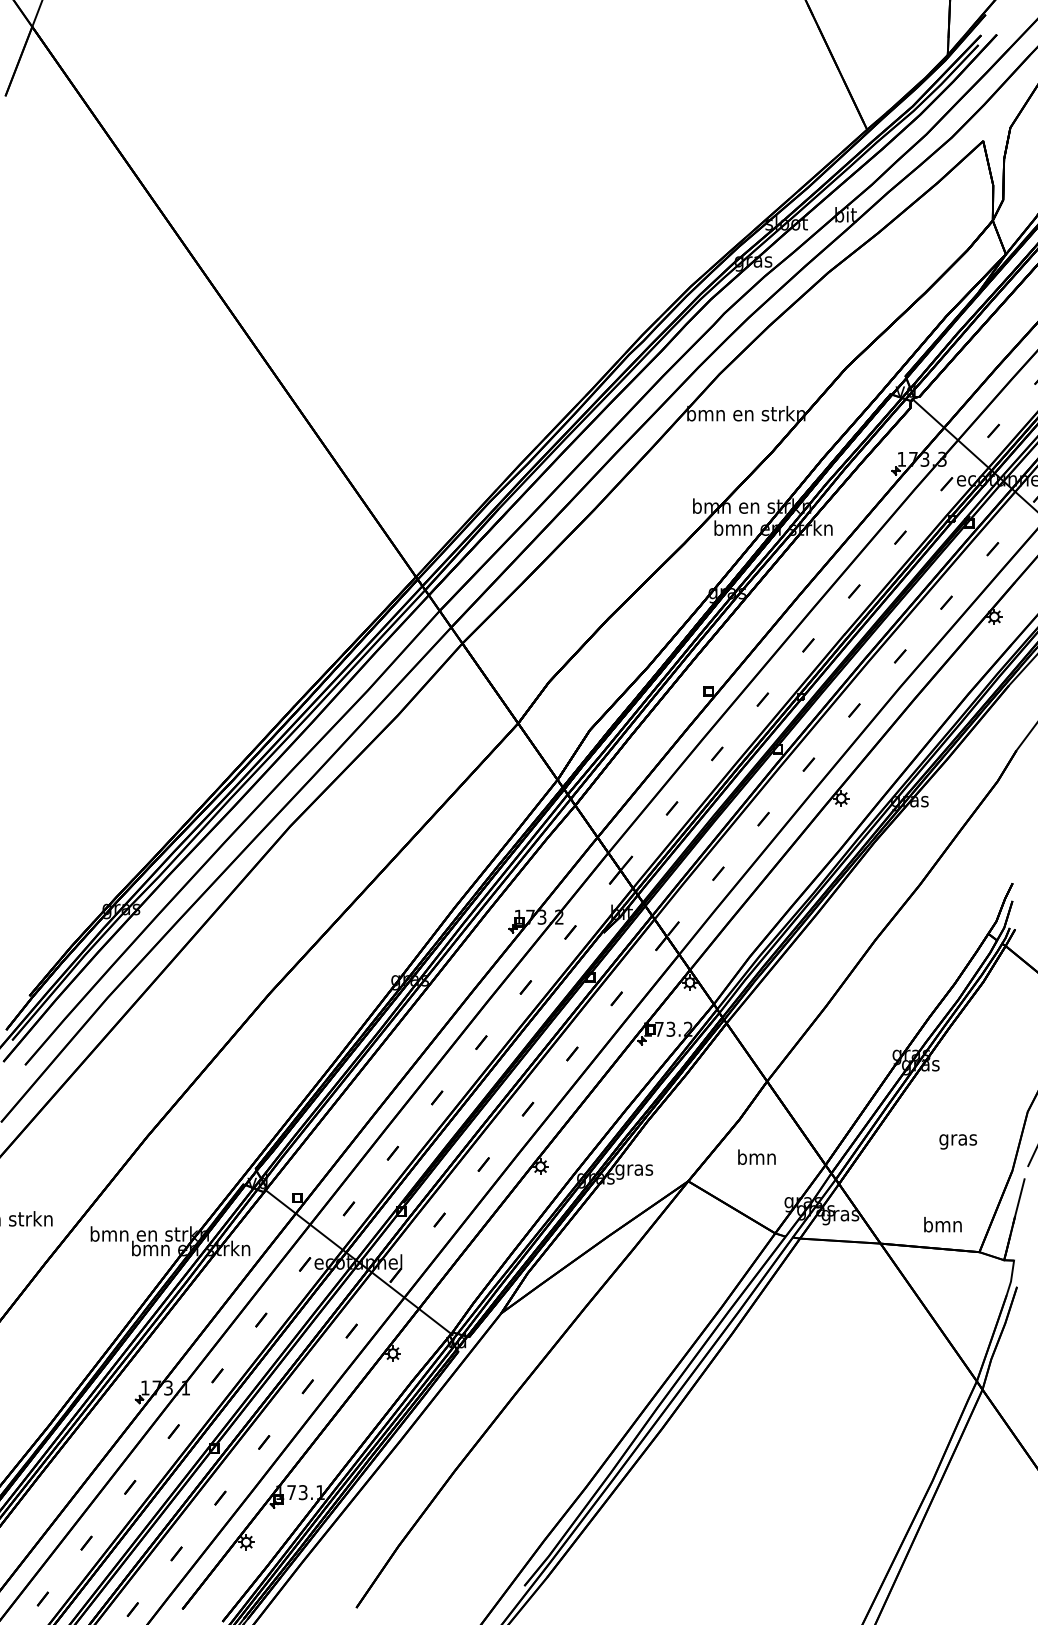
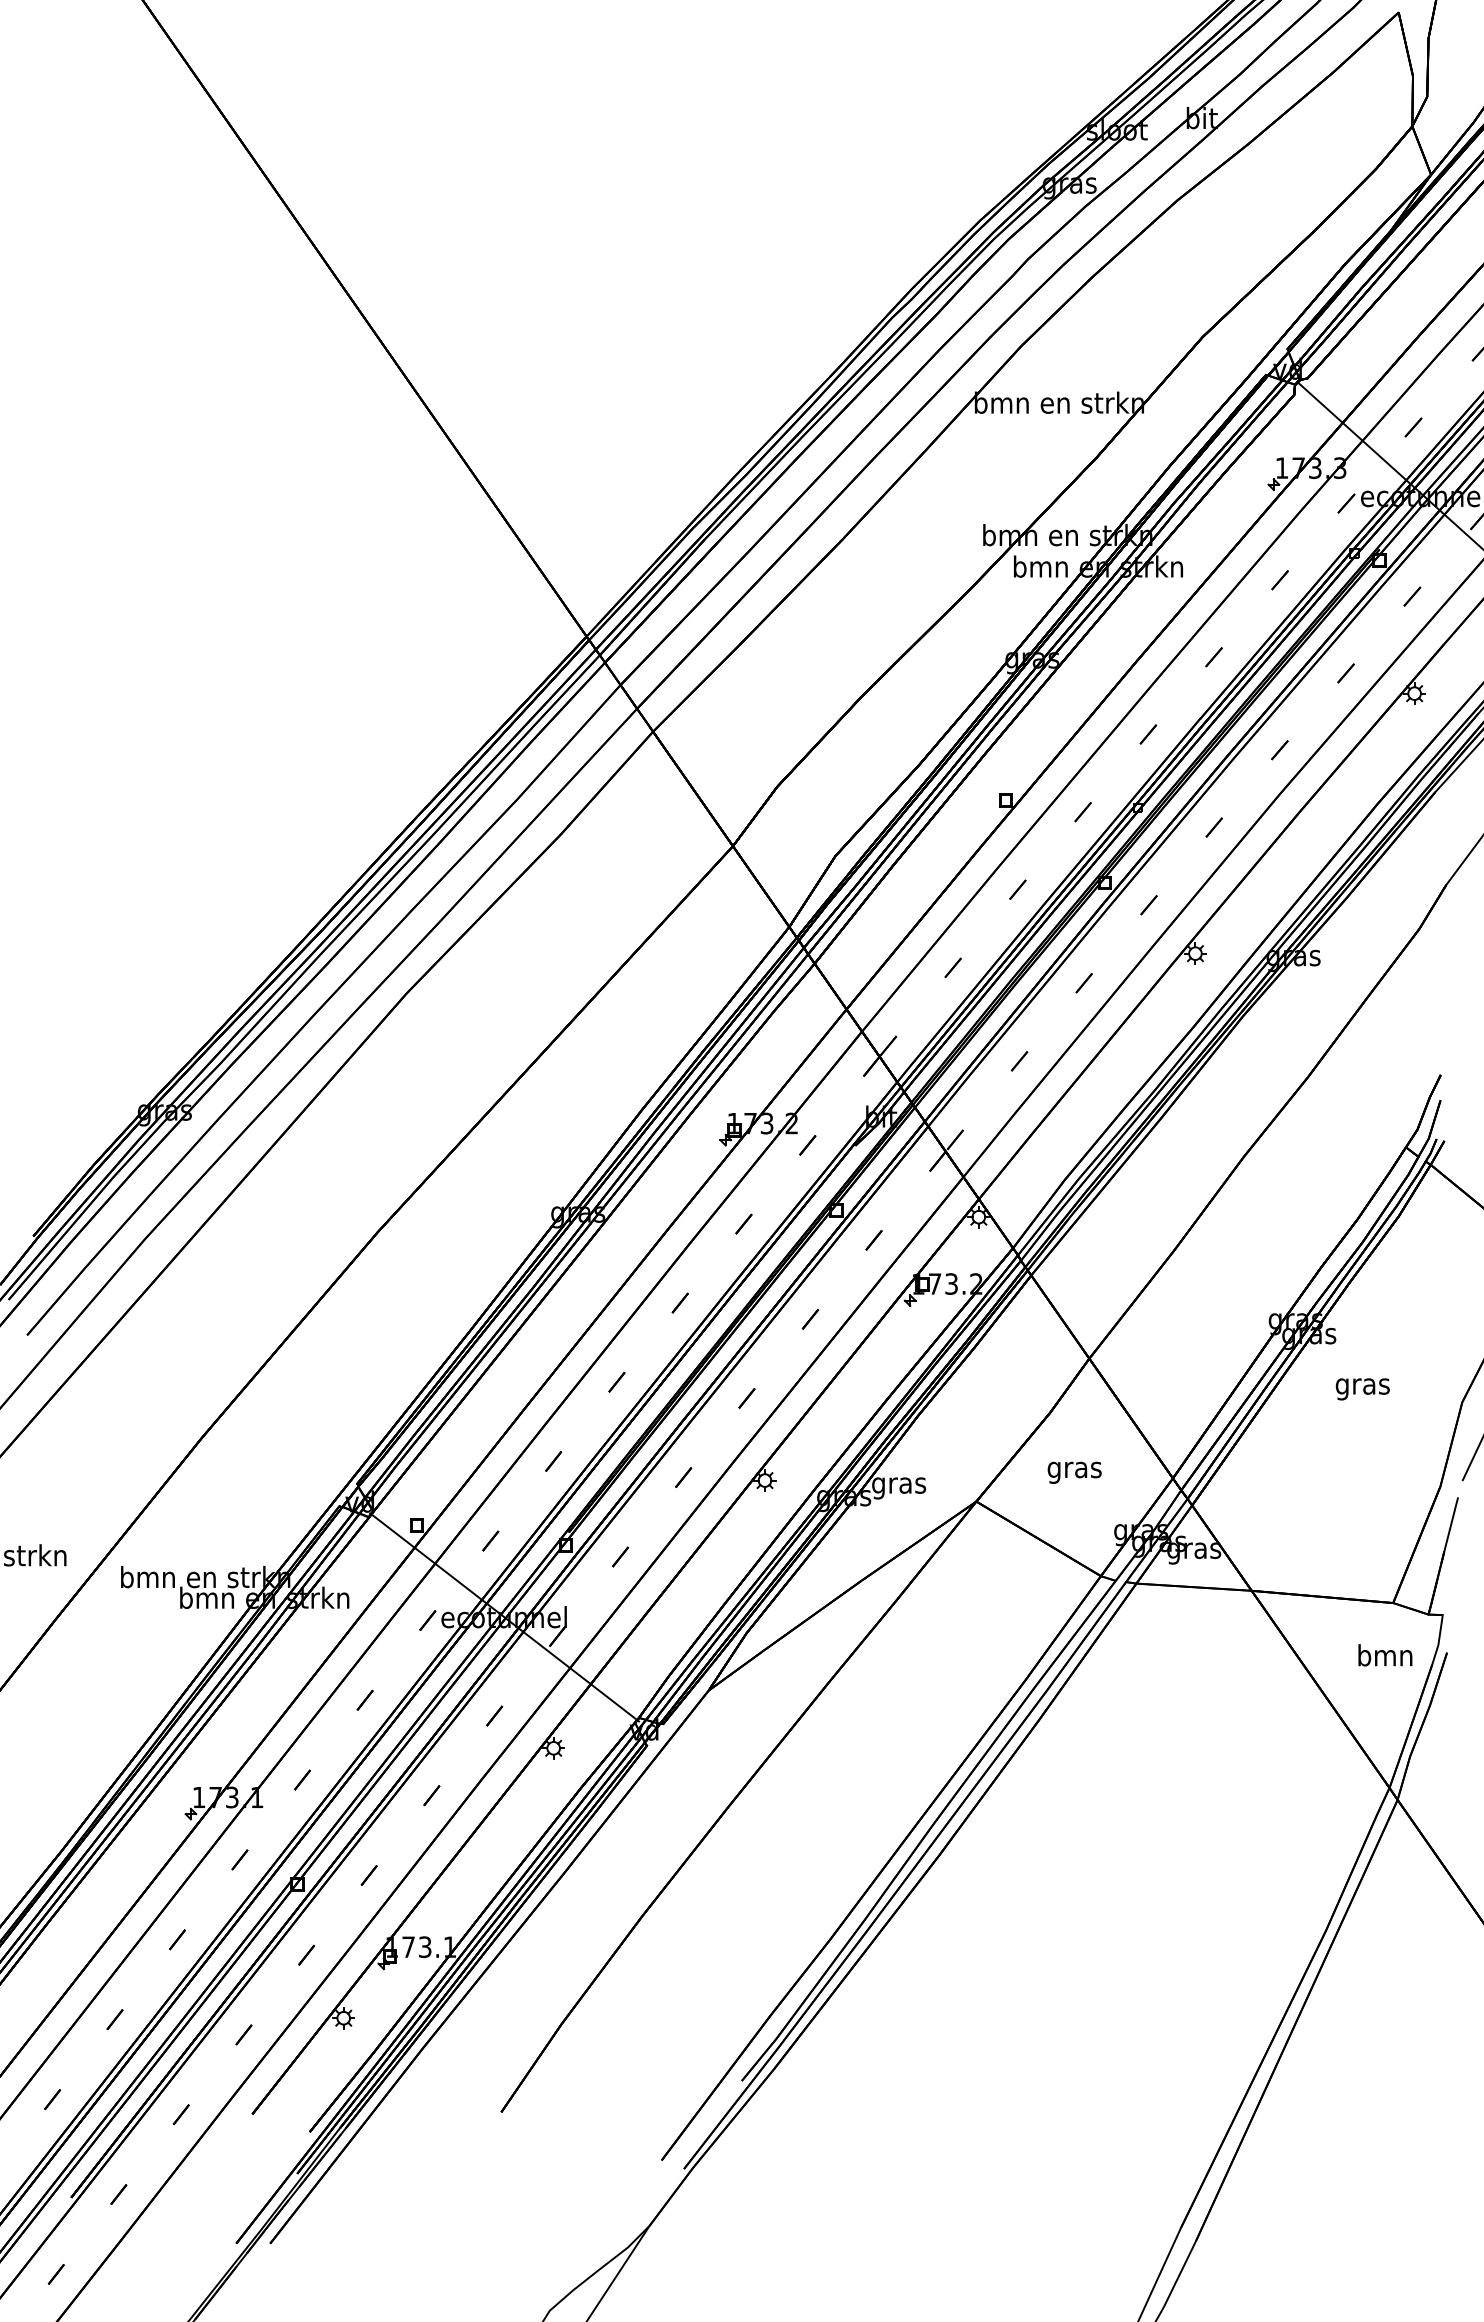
text: (958, 1141) -> (1363, 1388), moved
text: (756, 1158) -> (1074, 1468), bmn -> gras
text: (942, 1224) -> (1384, 1655), moved

